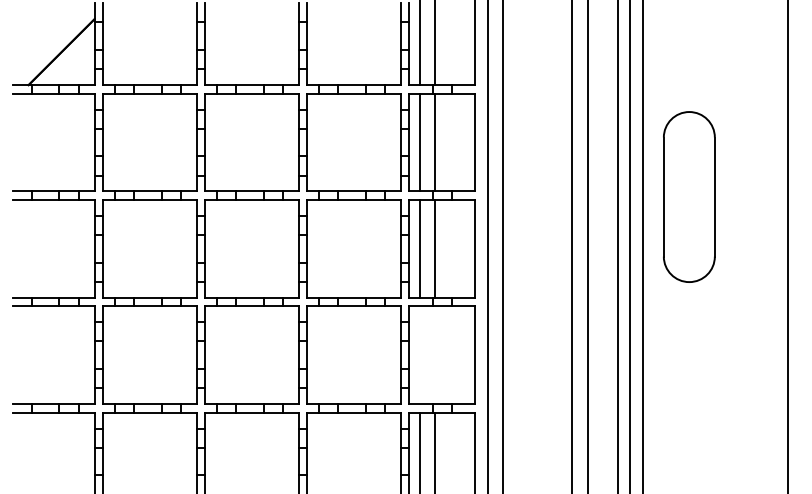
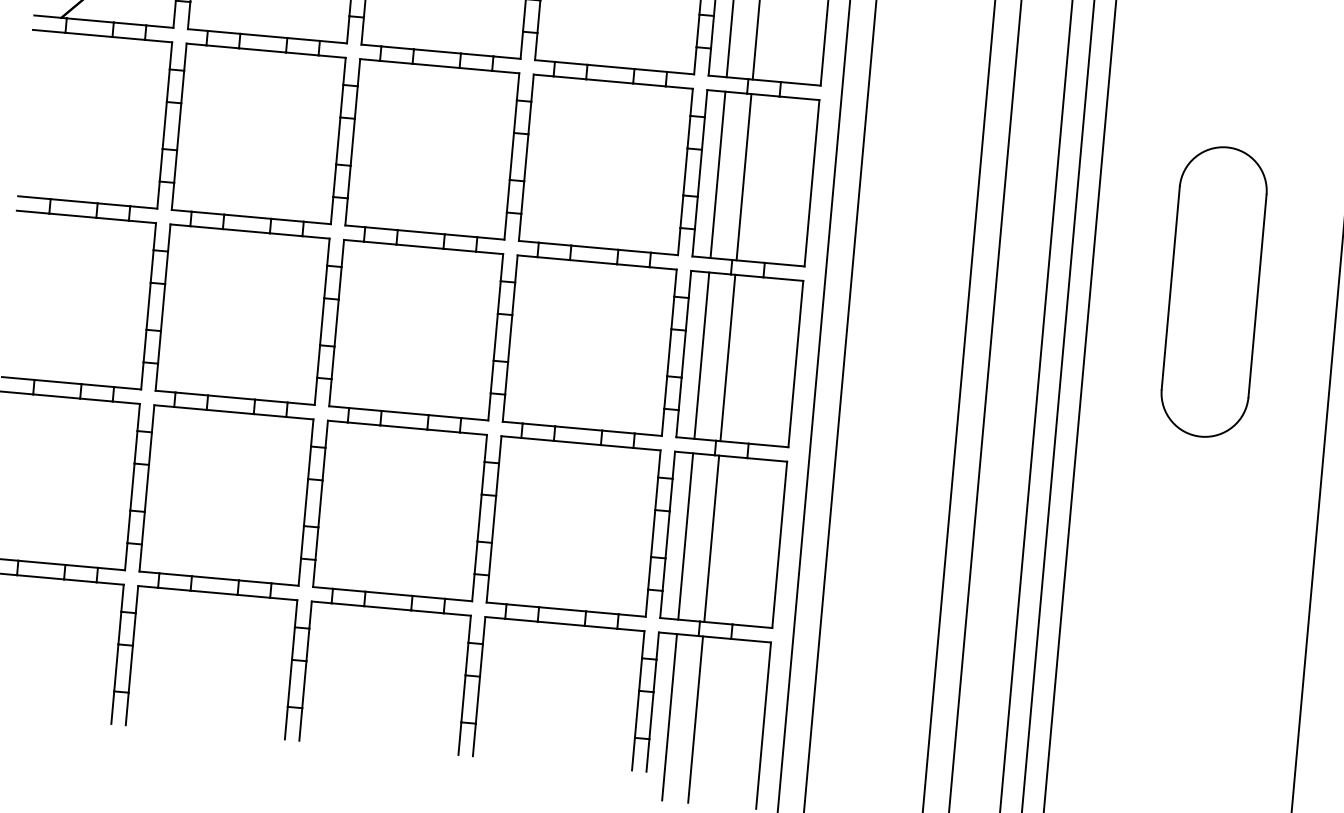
part: (689, 196) -> (1214, 291), moved
line: (419, 355) -> (685, 537), added
line: (435, 355) -> (712, 539), added

